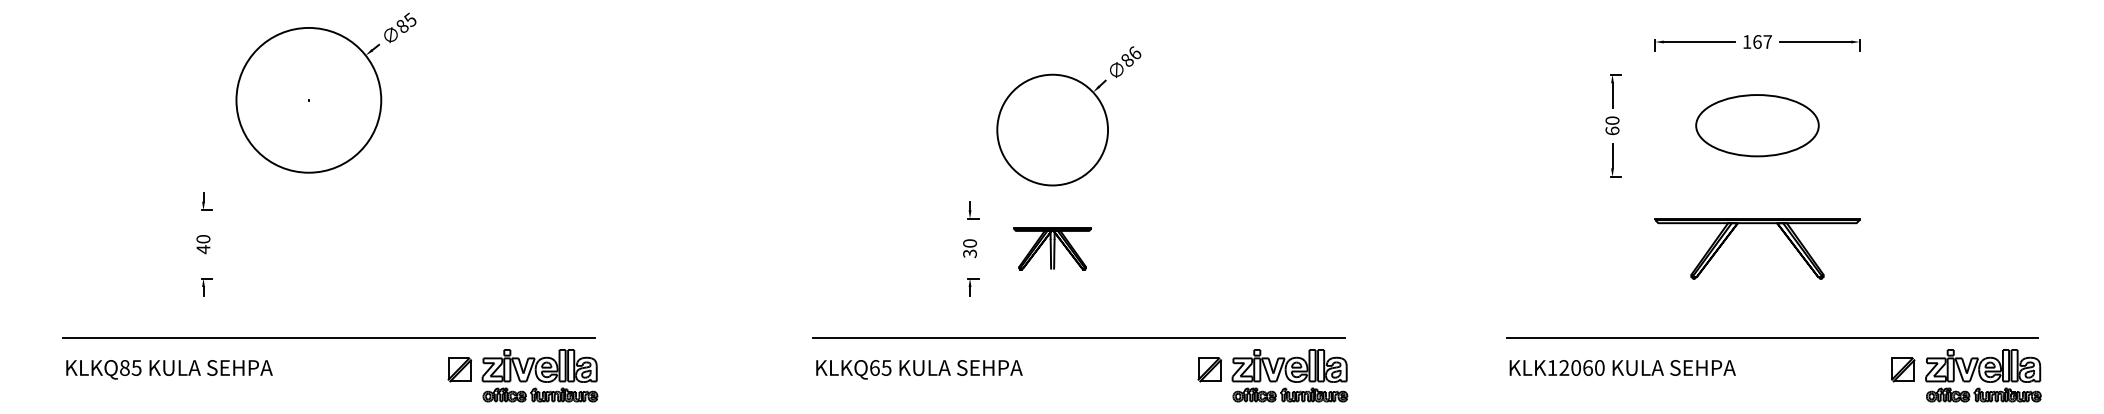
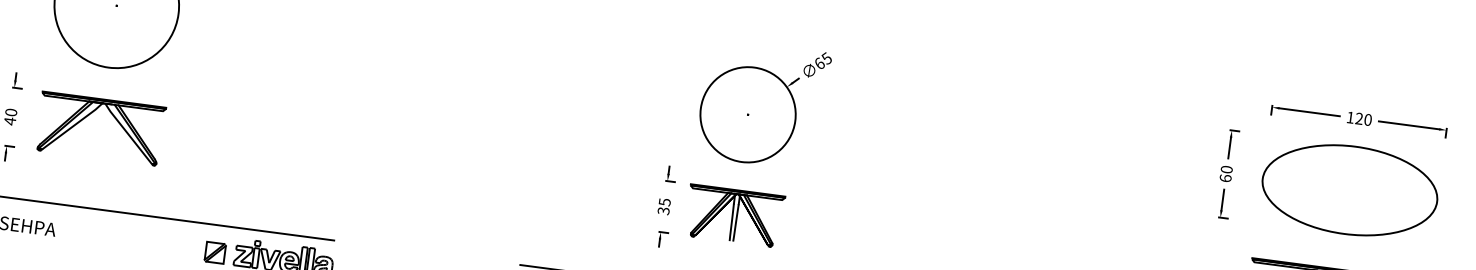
text: (1762, 41) -> (1363, 118), 167 -> 120
text: (1131, 56) -> (823, 60), 86 -> 65
part: (1757, 125) -> (1349, 190), size x1.67
part: (295, 229) -> (90, 114), added
text: (969, 243) -> (664, 202), 30 -> 35
part: (1052, 248) -> (734, 215), size x1.43

